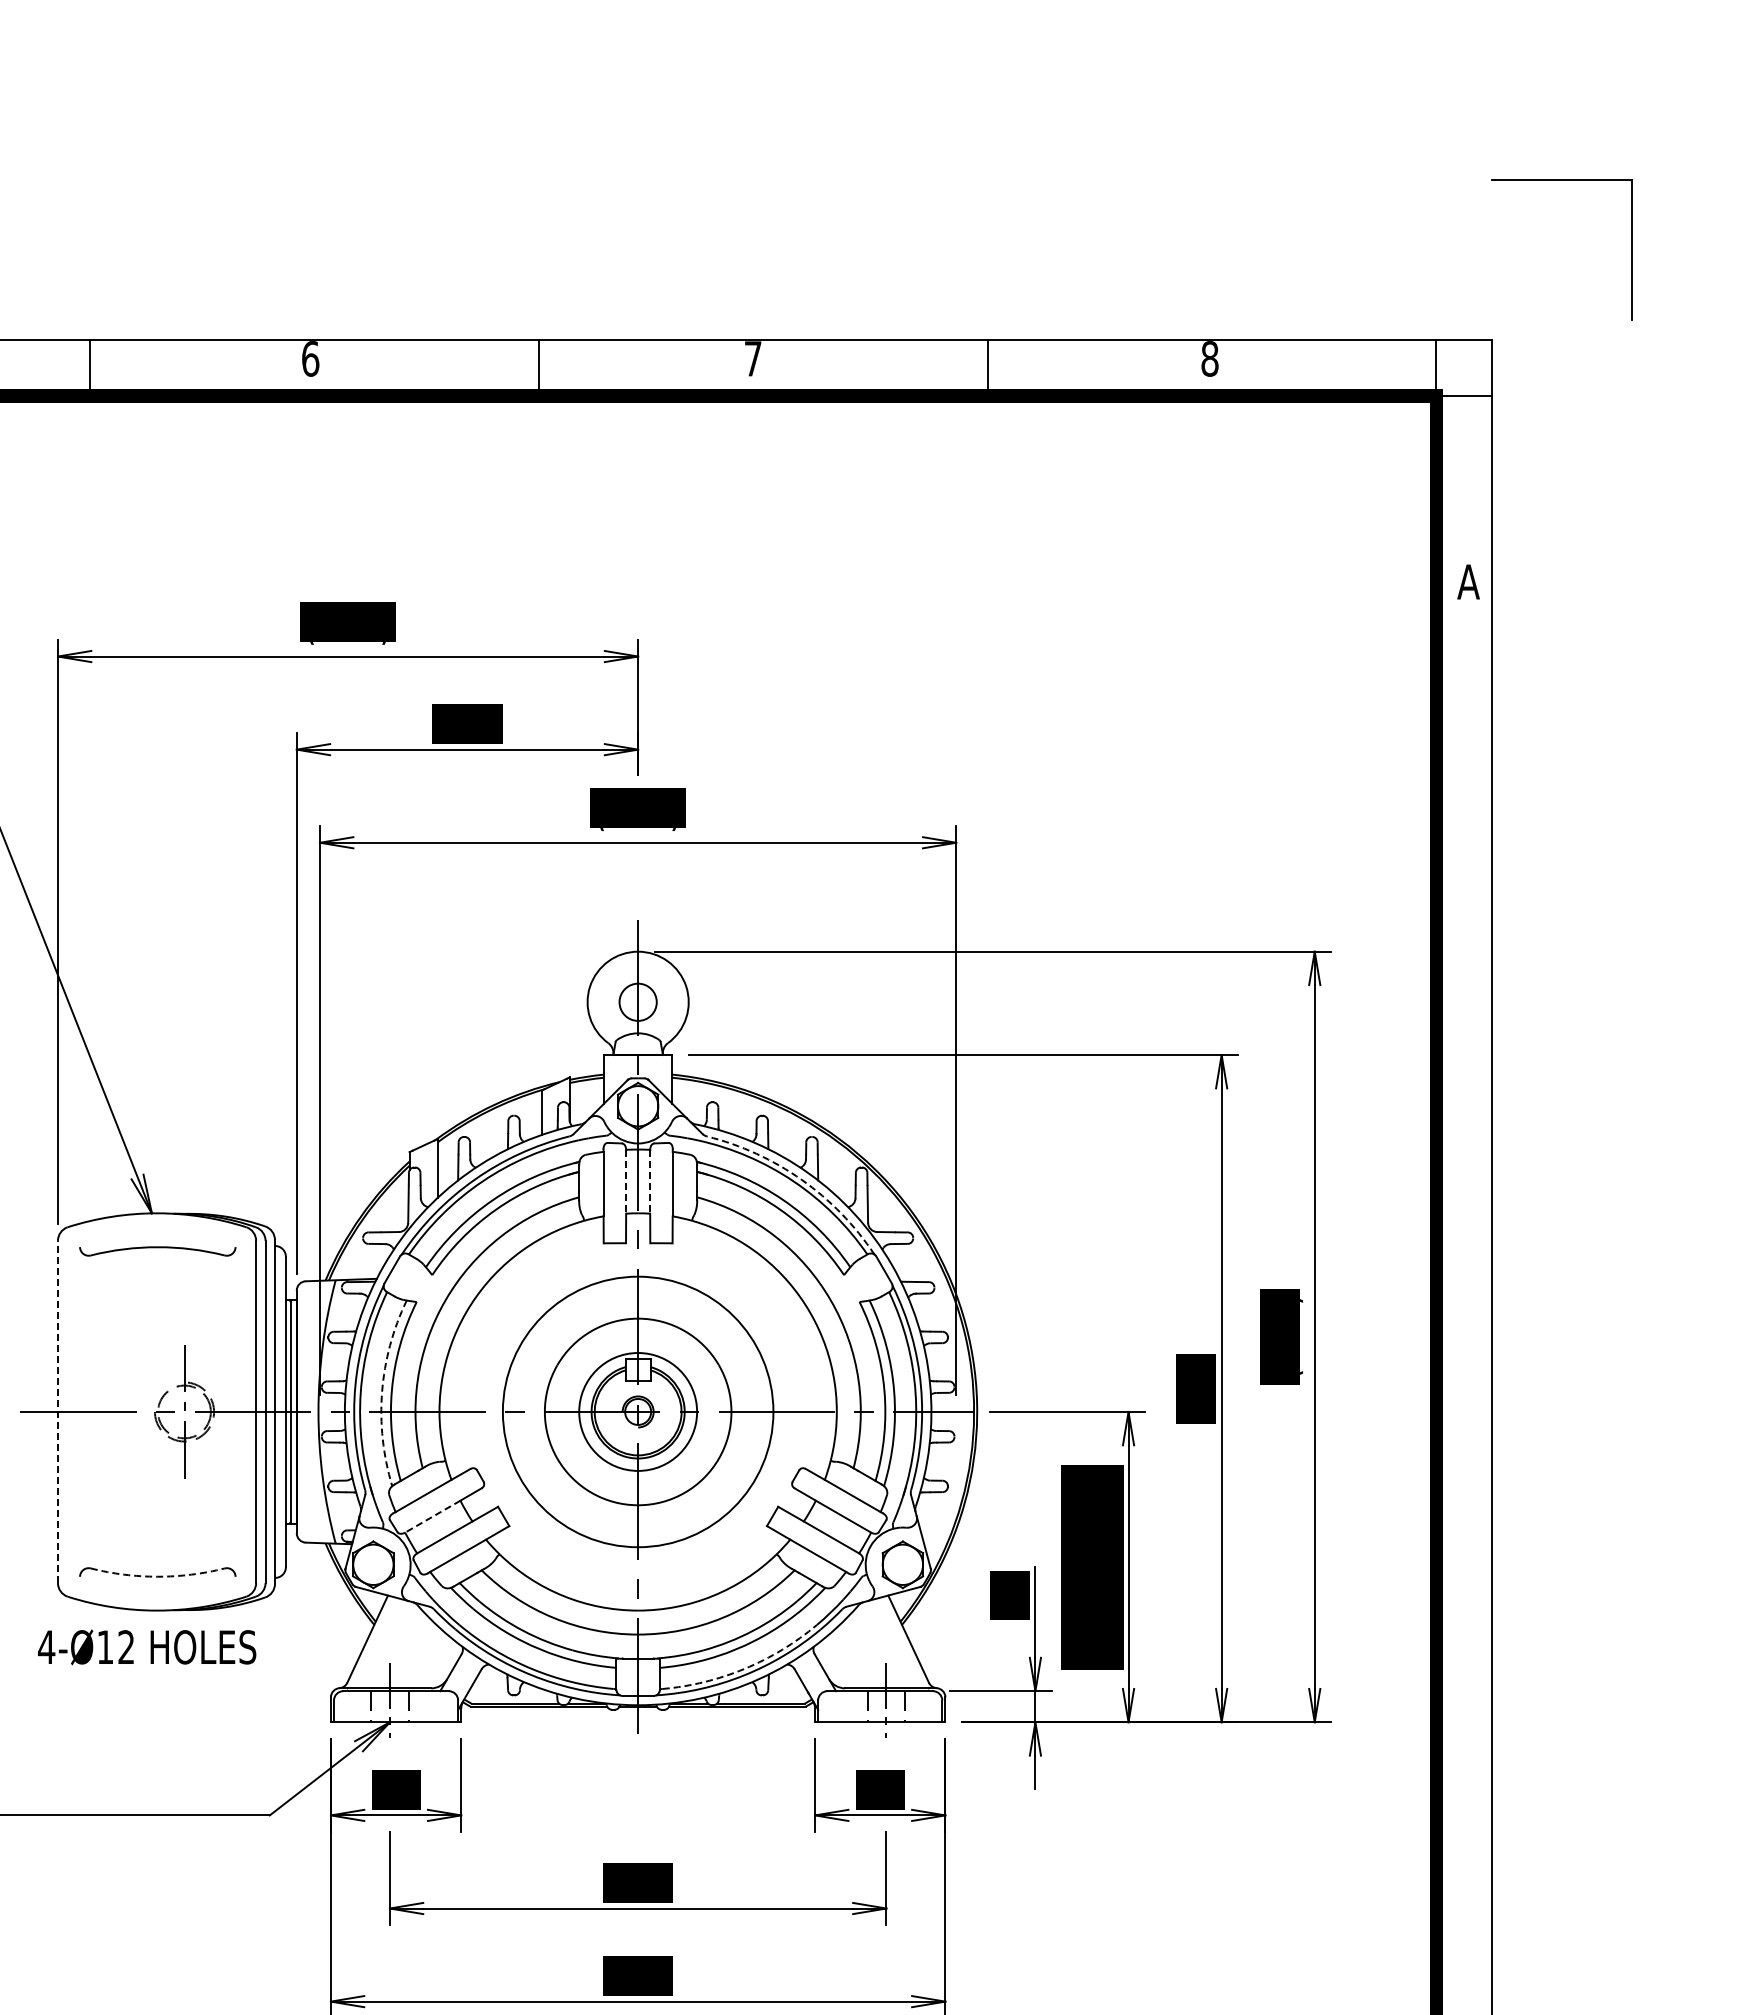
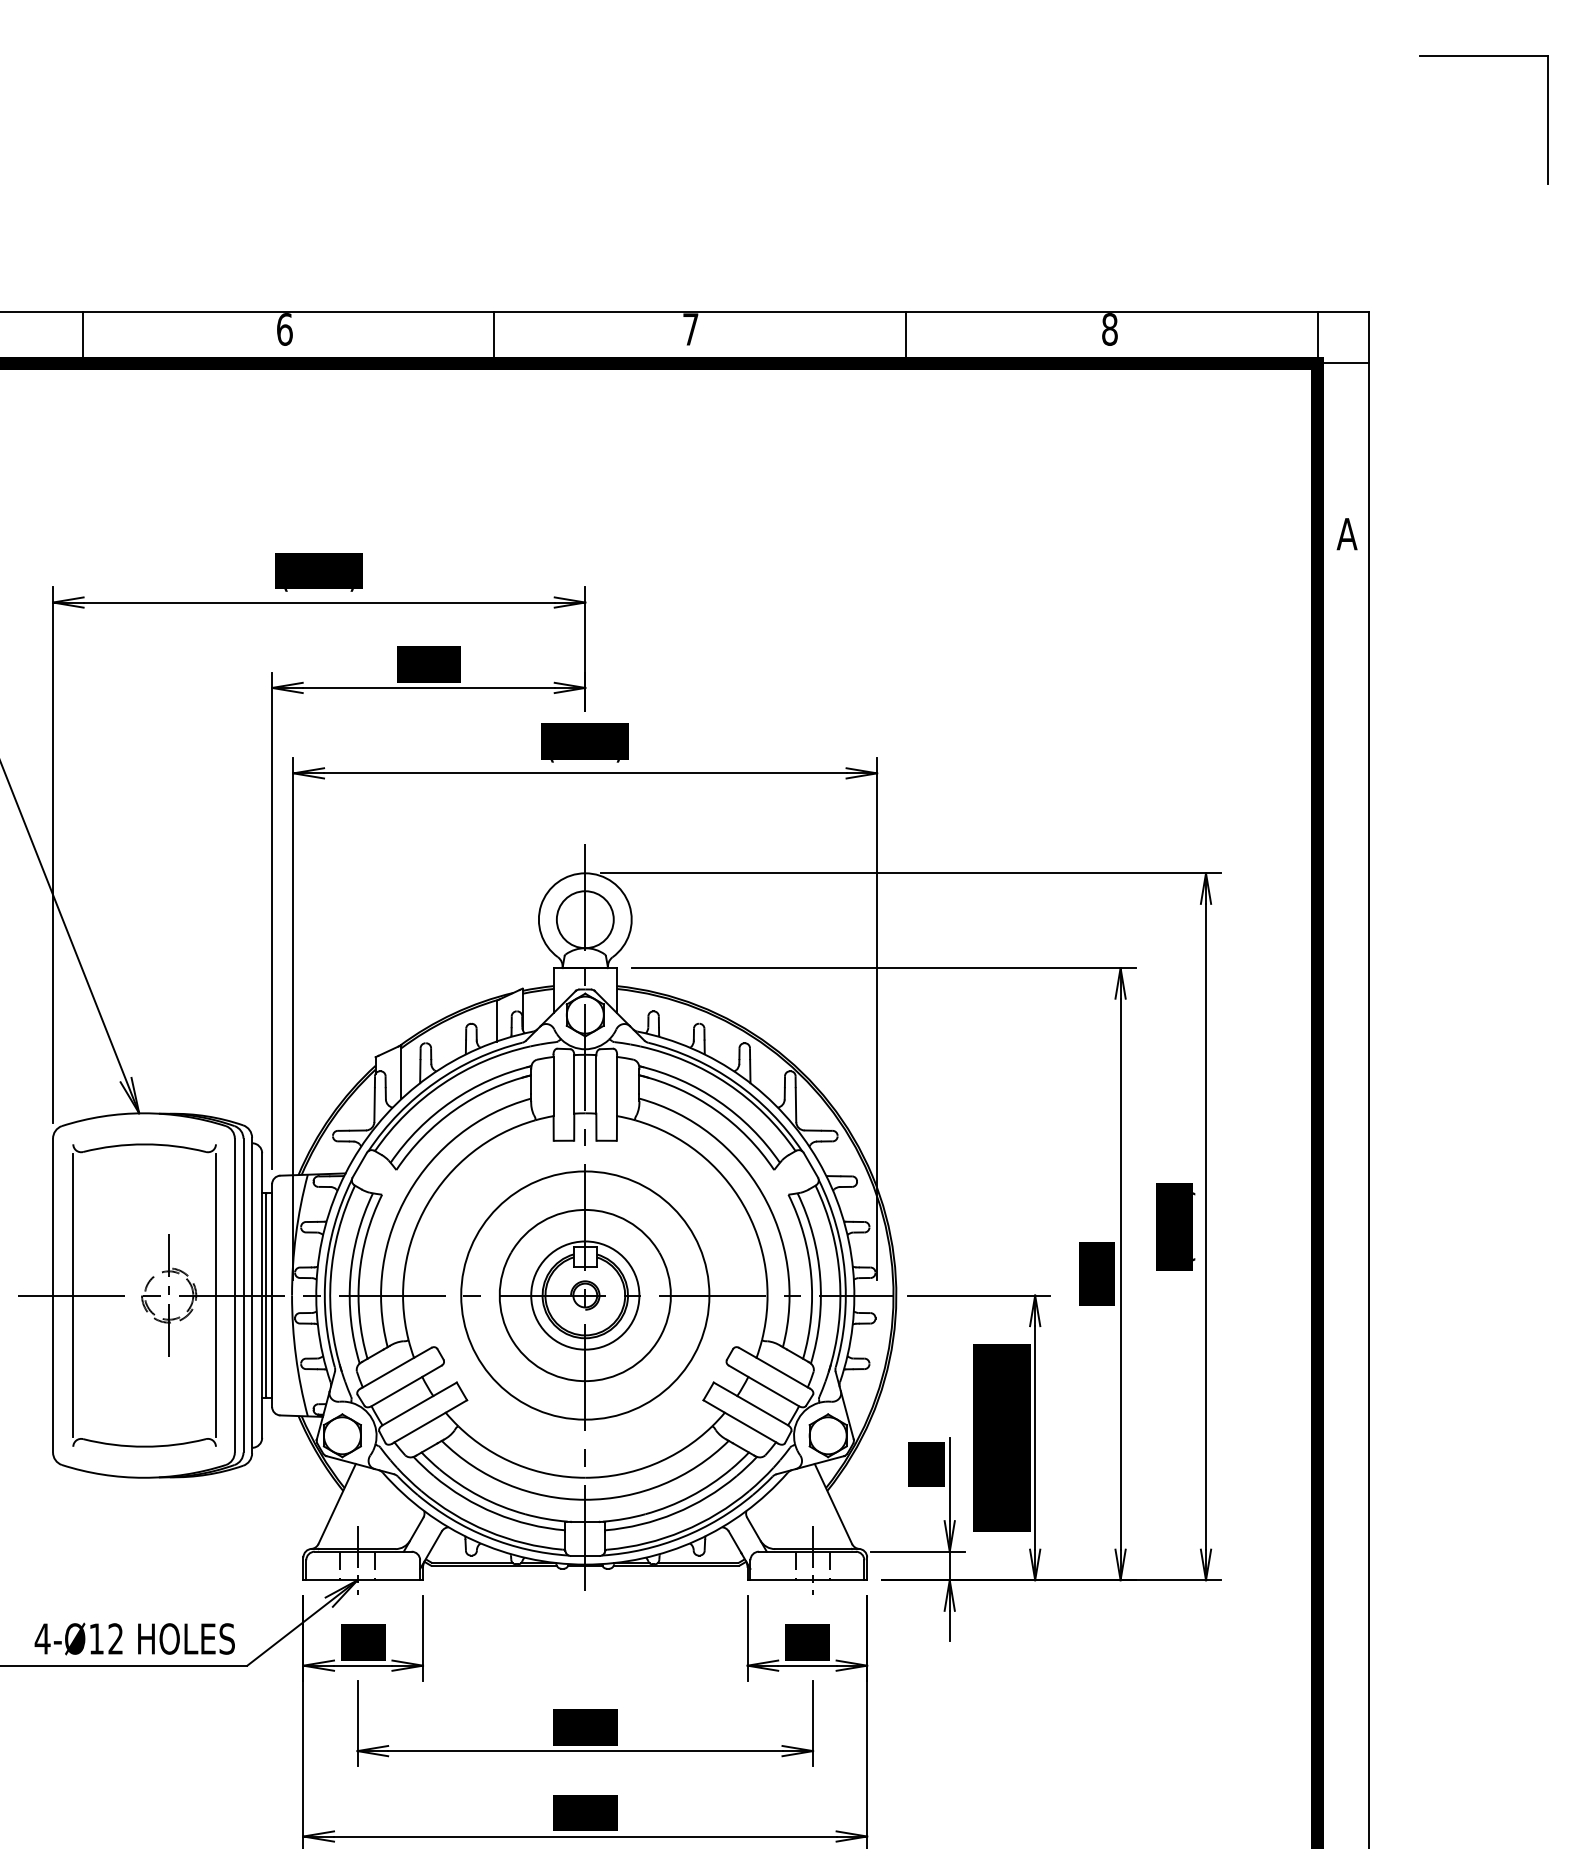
part: (1561, 180) -> (1483, 55), moved
circle: (638, 1002) -> (585, 919), size x1.67
arc: (801, 1179) -> (735, 1082), dashed -> solid
line: (626, 1181) -> (574, 1084), dashed -> solid
line: (650, 1181) -> (596, 1084), dashed -> solid
arc: (382, 1391) -> (350, 1276), dashed -> solid
line: (57, 1411) -> (52, 1295), dashed -> solid
line: (80, 1411) -> (73, 1295), added
line: (235, 1411) -> (215, 1295), added
line: (432, 1516) -> (396, 1391), dashed -> solid
arc: (157, 1576) -> (144, 1446), dashed -> solid
text: (147, 1647) -> (135, 1639), moved
arc: (744, 1668) -> (682, 1530), dashed -> solid

